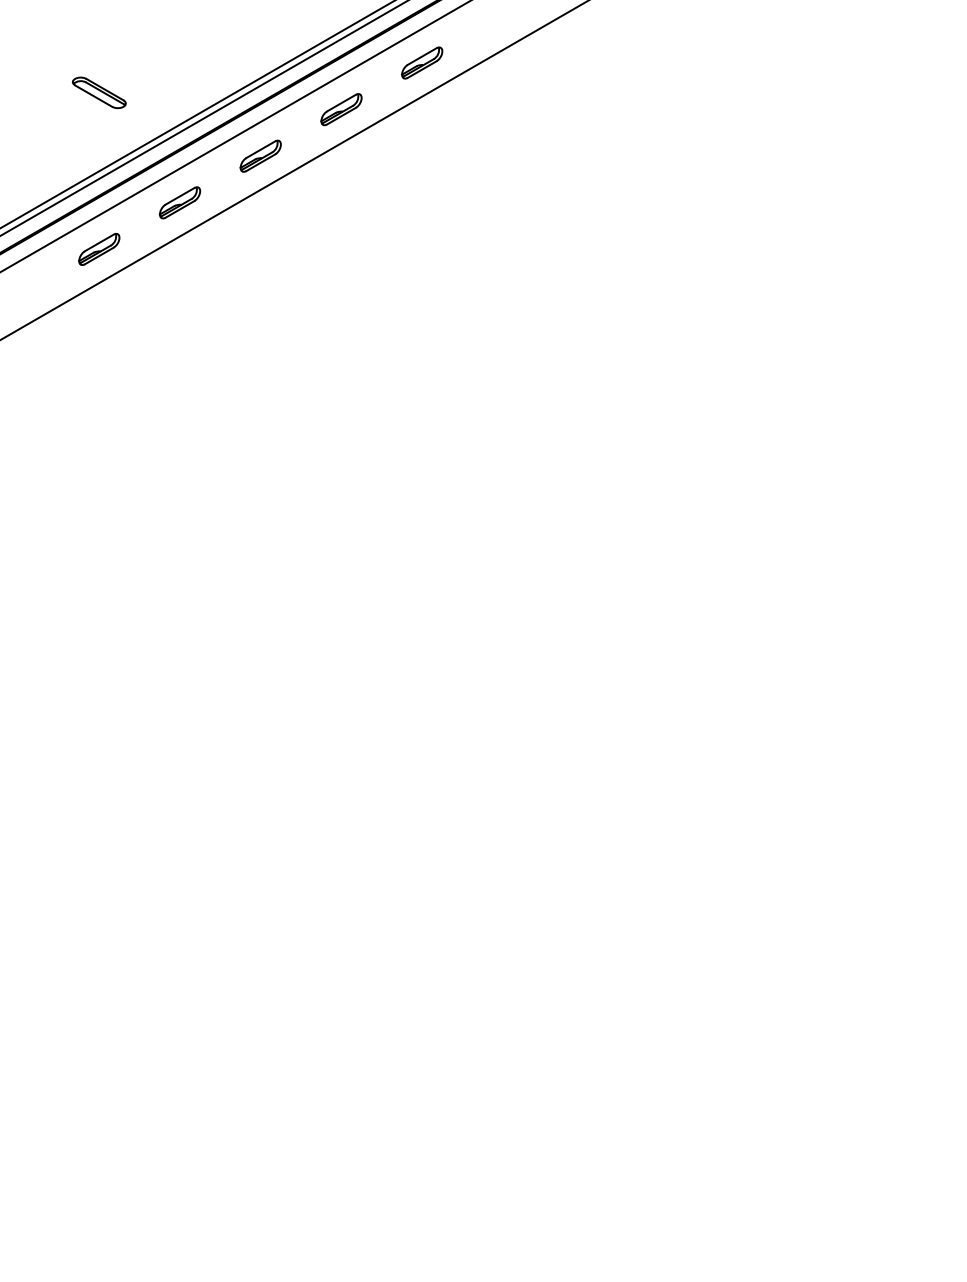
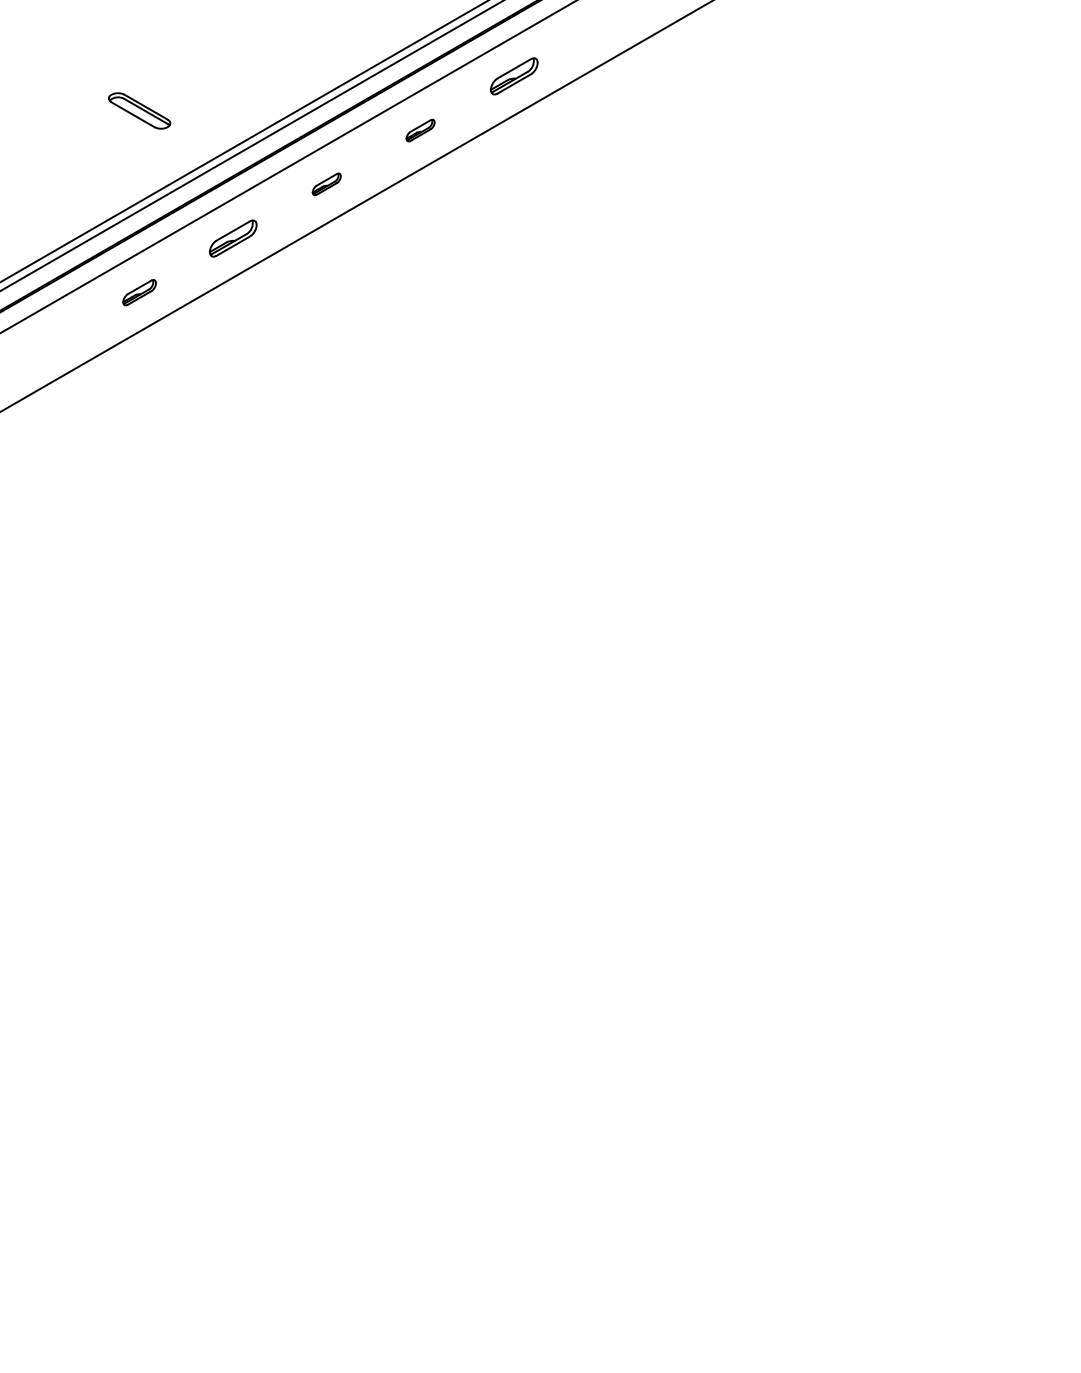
part: (341, 109) -> (420, 130), size x0.6
part: (260, 155) -> (326, 183), size x0.6
part: (99, 249) -> (139, 292), size x0.7

